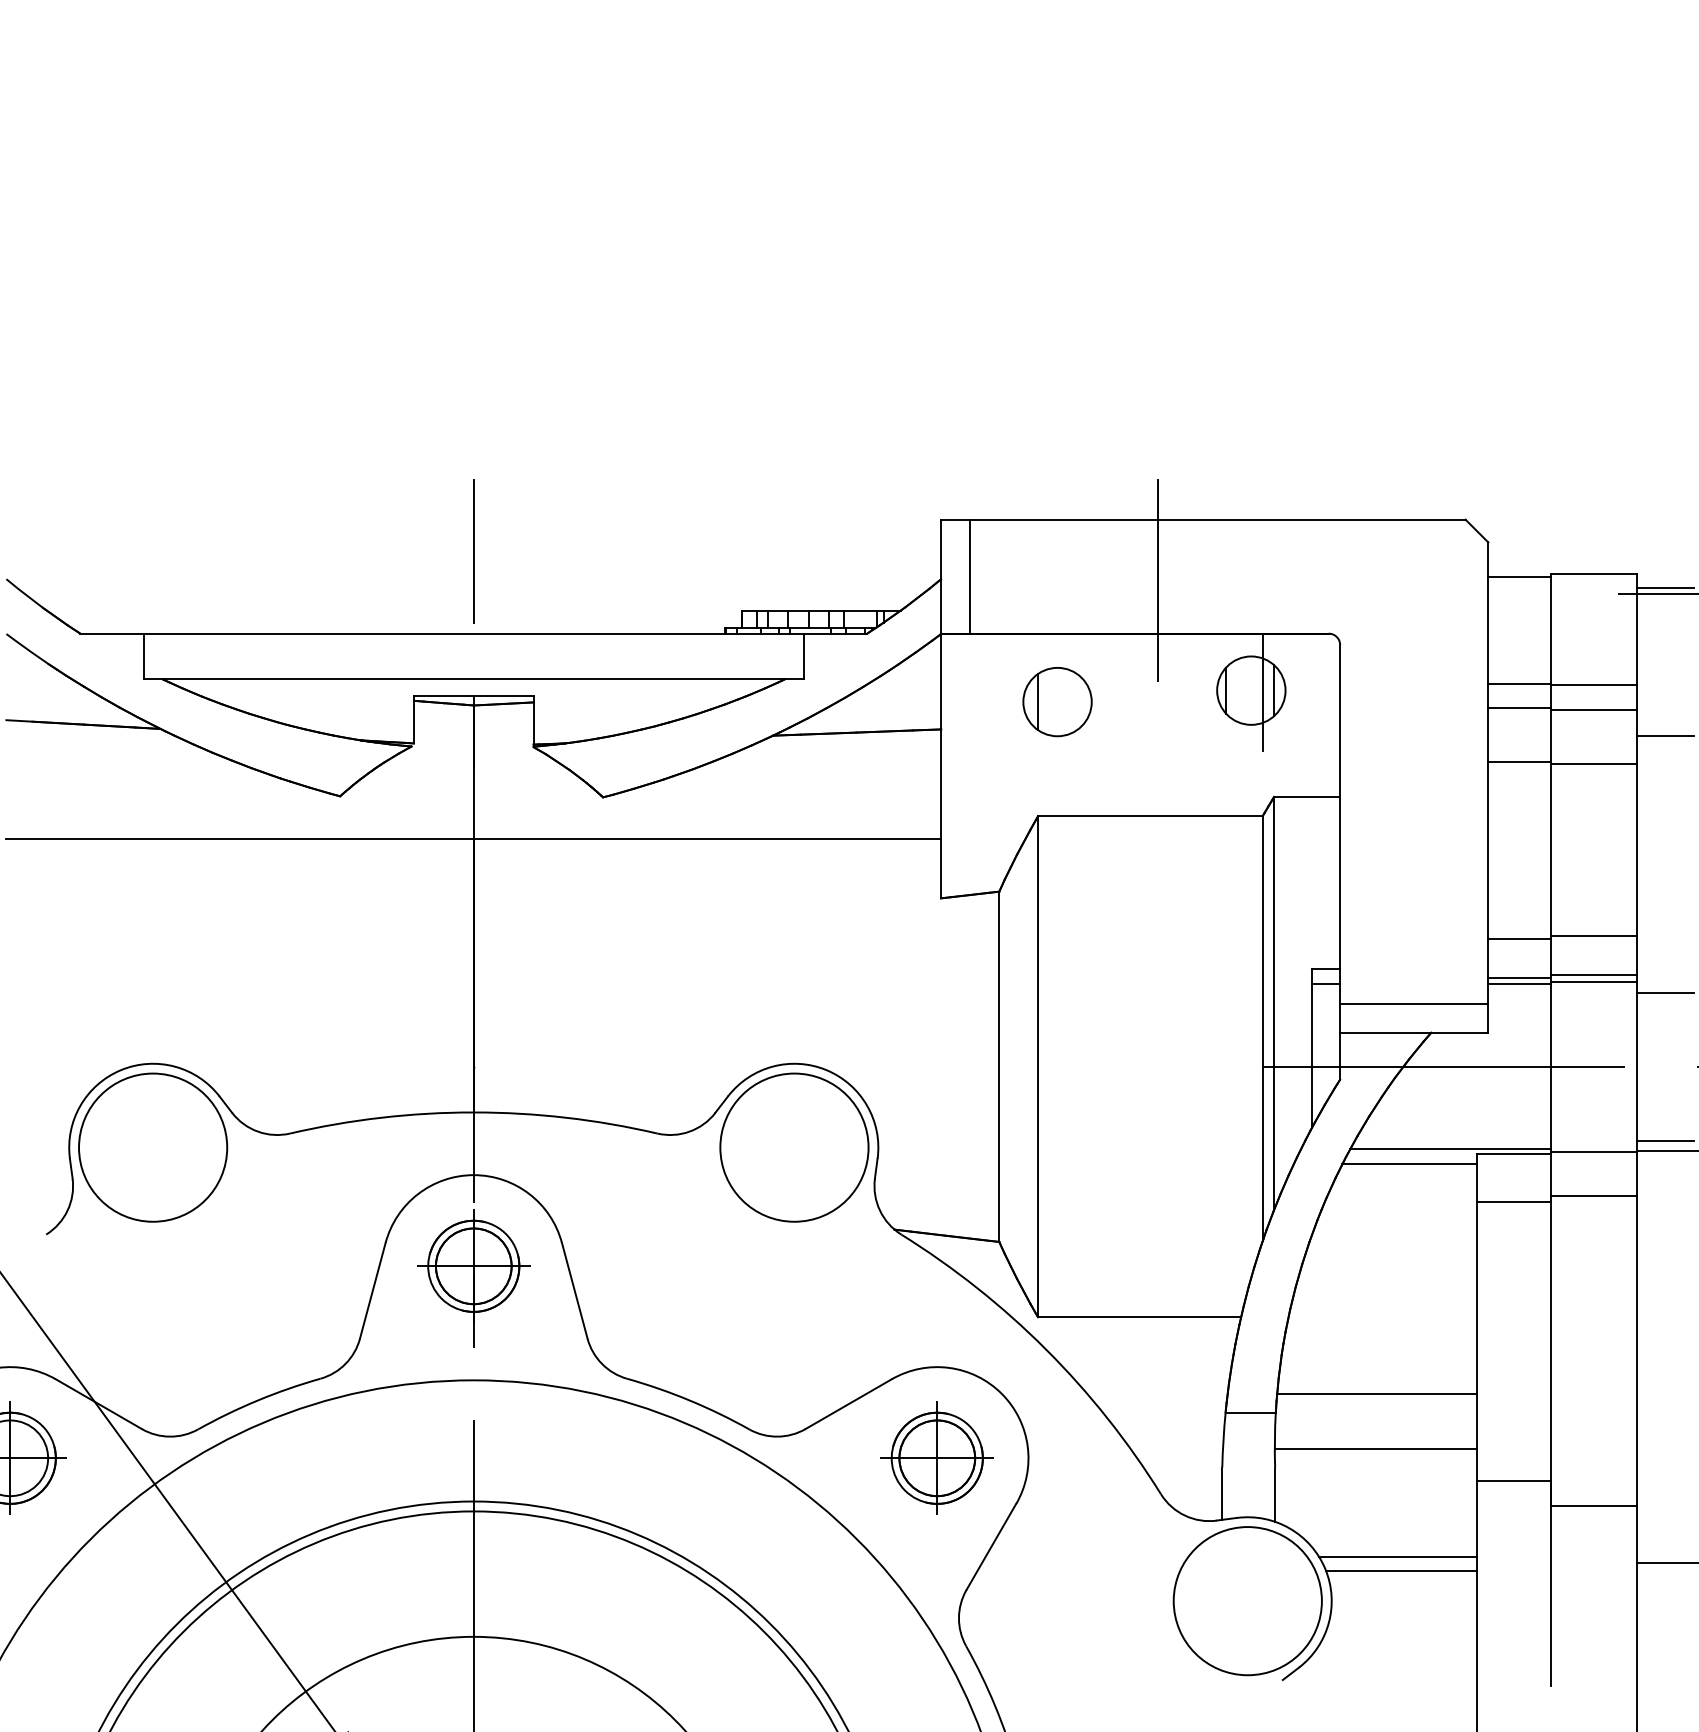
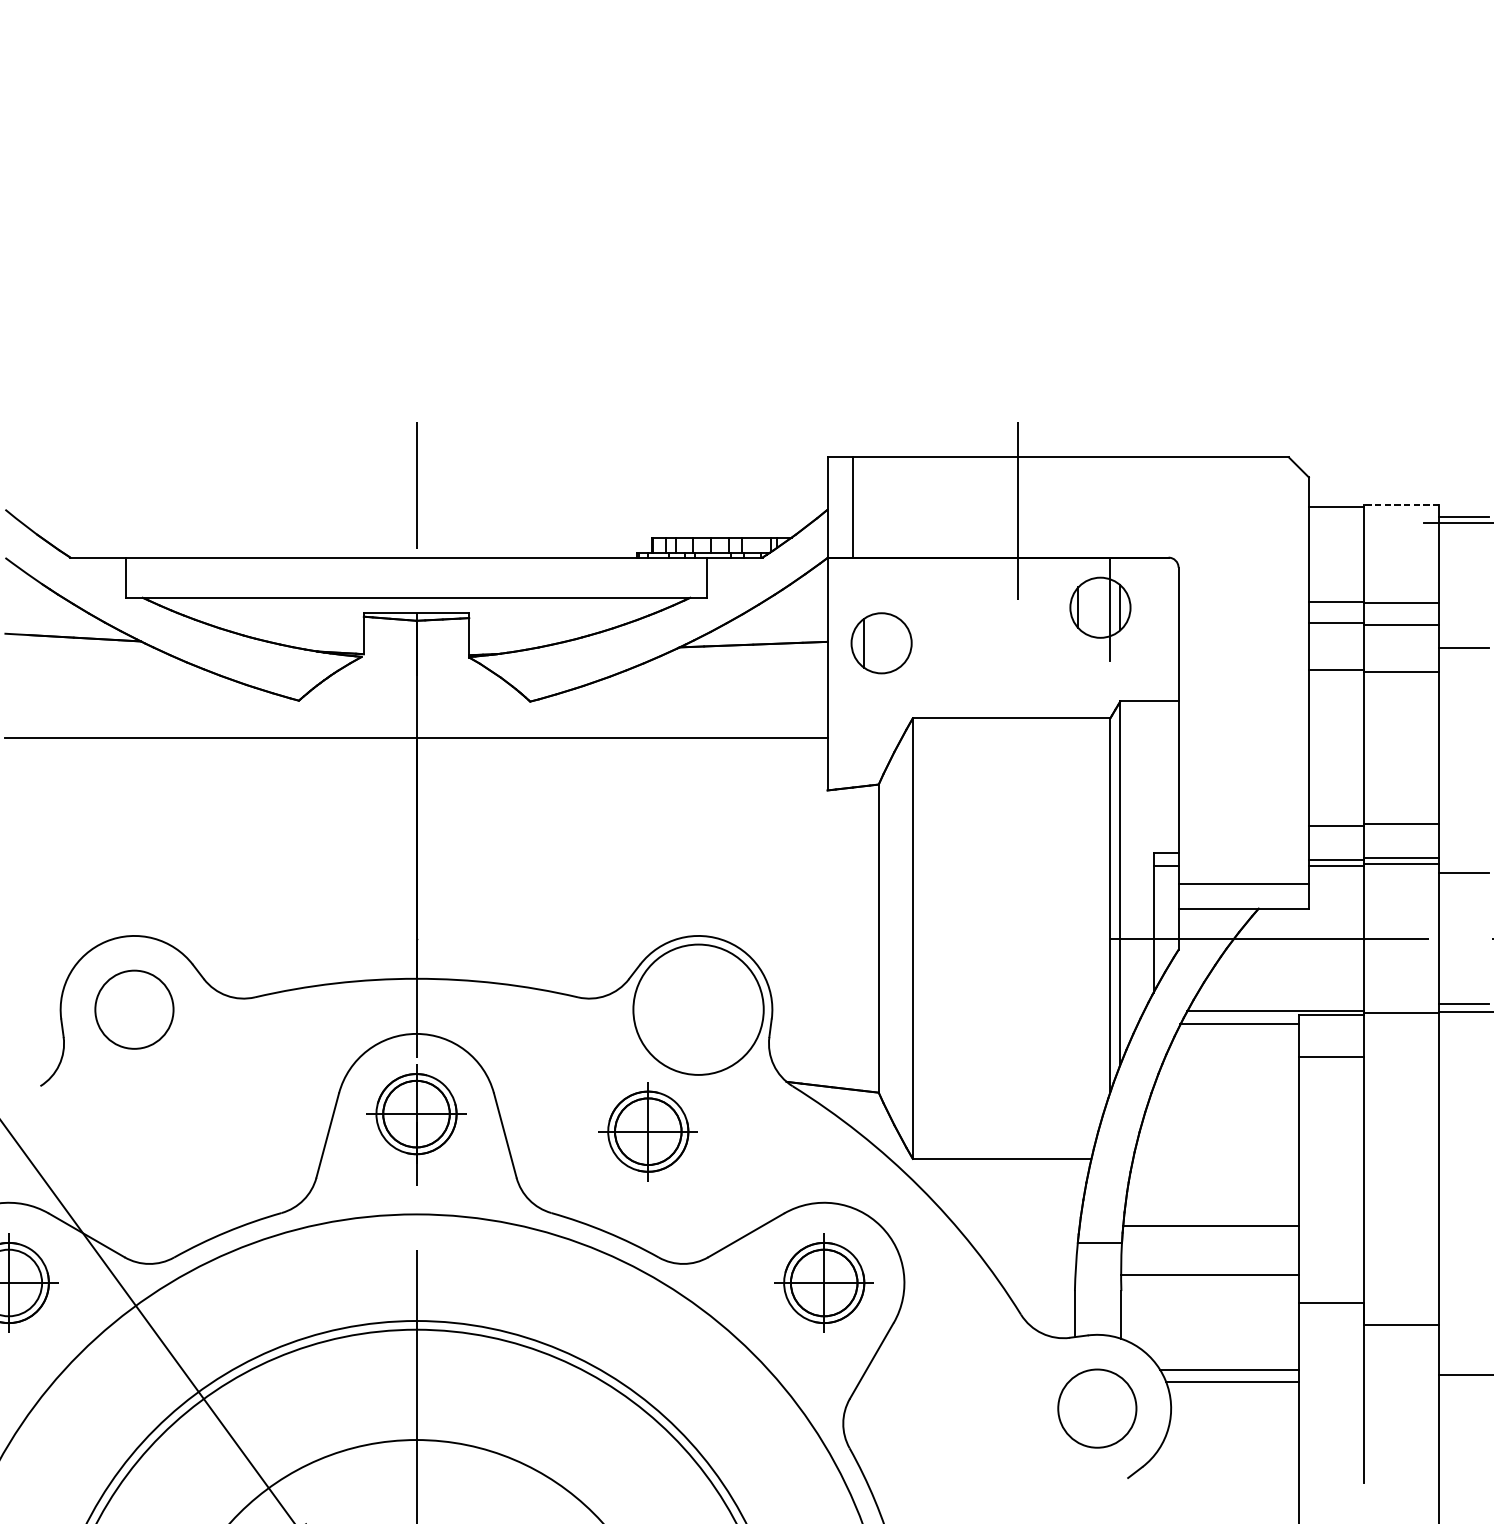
line: (1593, 573) -> (1401, 504), solid -> dashed
part: (1057, 702) -> (881, 643), moved
circle: (153, 1147) -> (134, 1009), size x0.6
line: (1593, 1195) -> (1401, 1051), removed
part: (736, 1285) -> (647, 1130), added
circle: (1247, 1601) -> (1097, 1408), size x0.6

